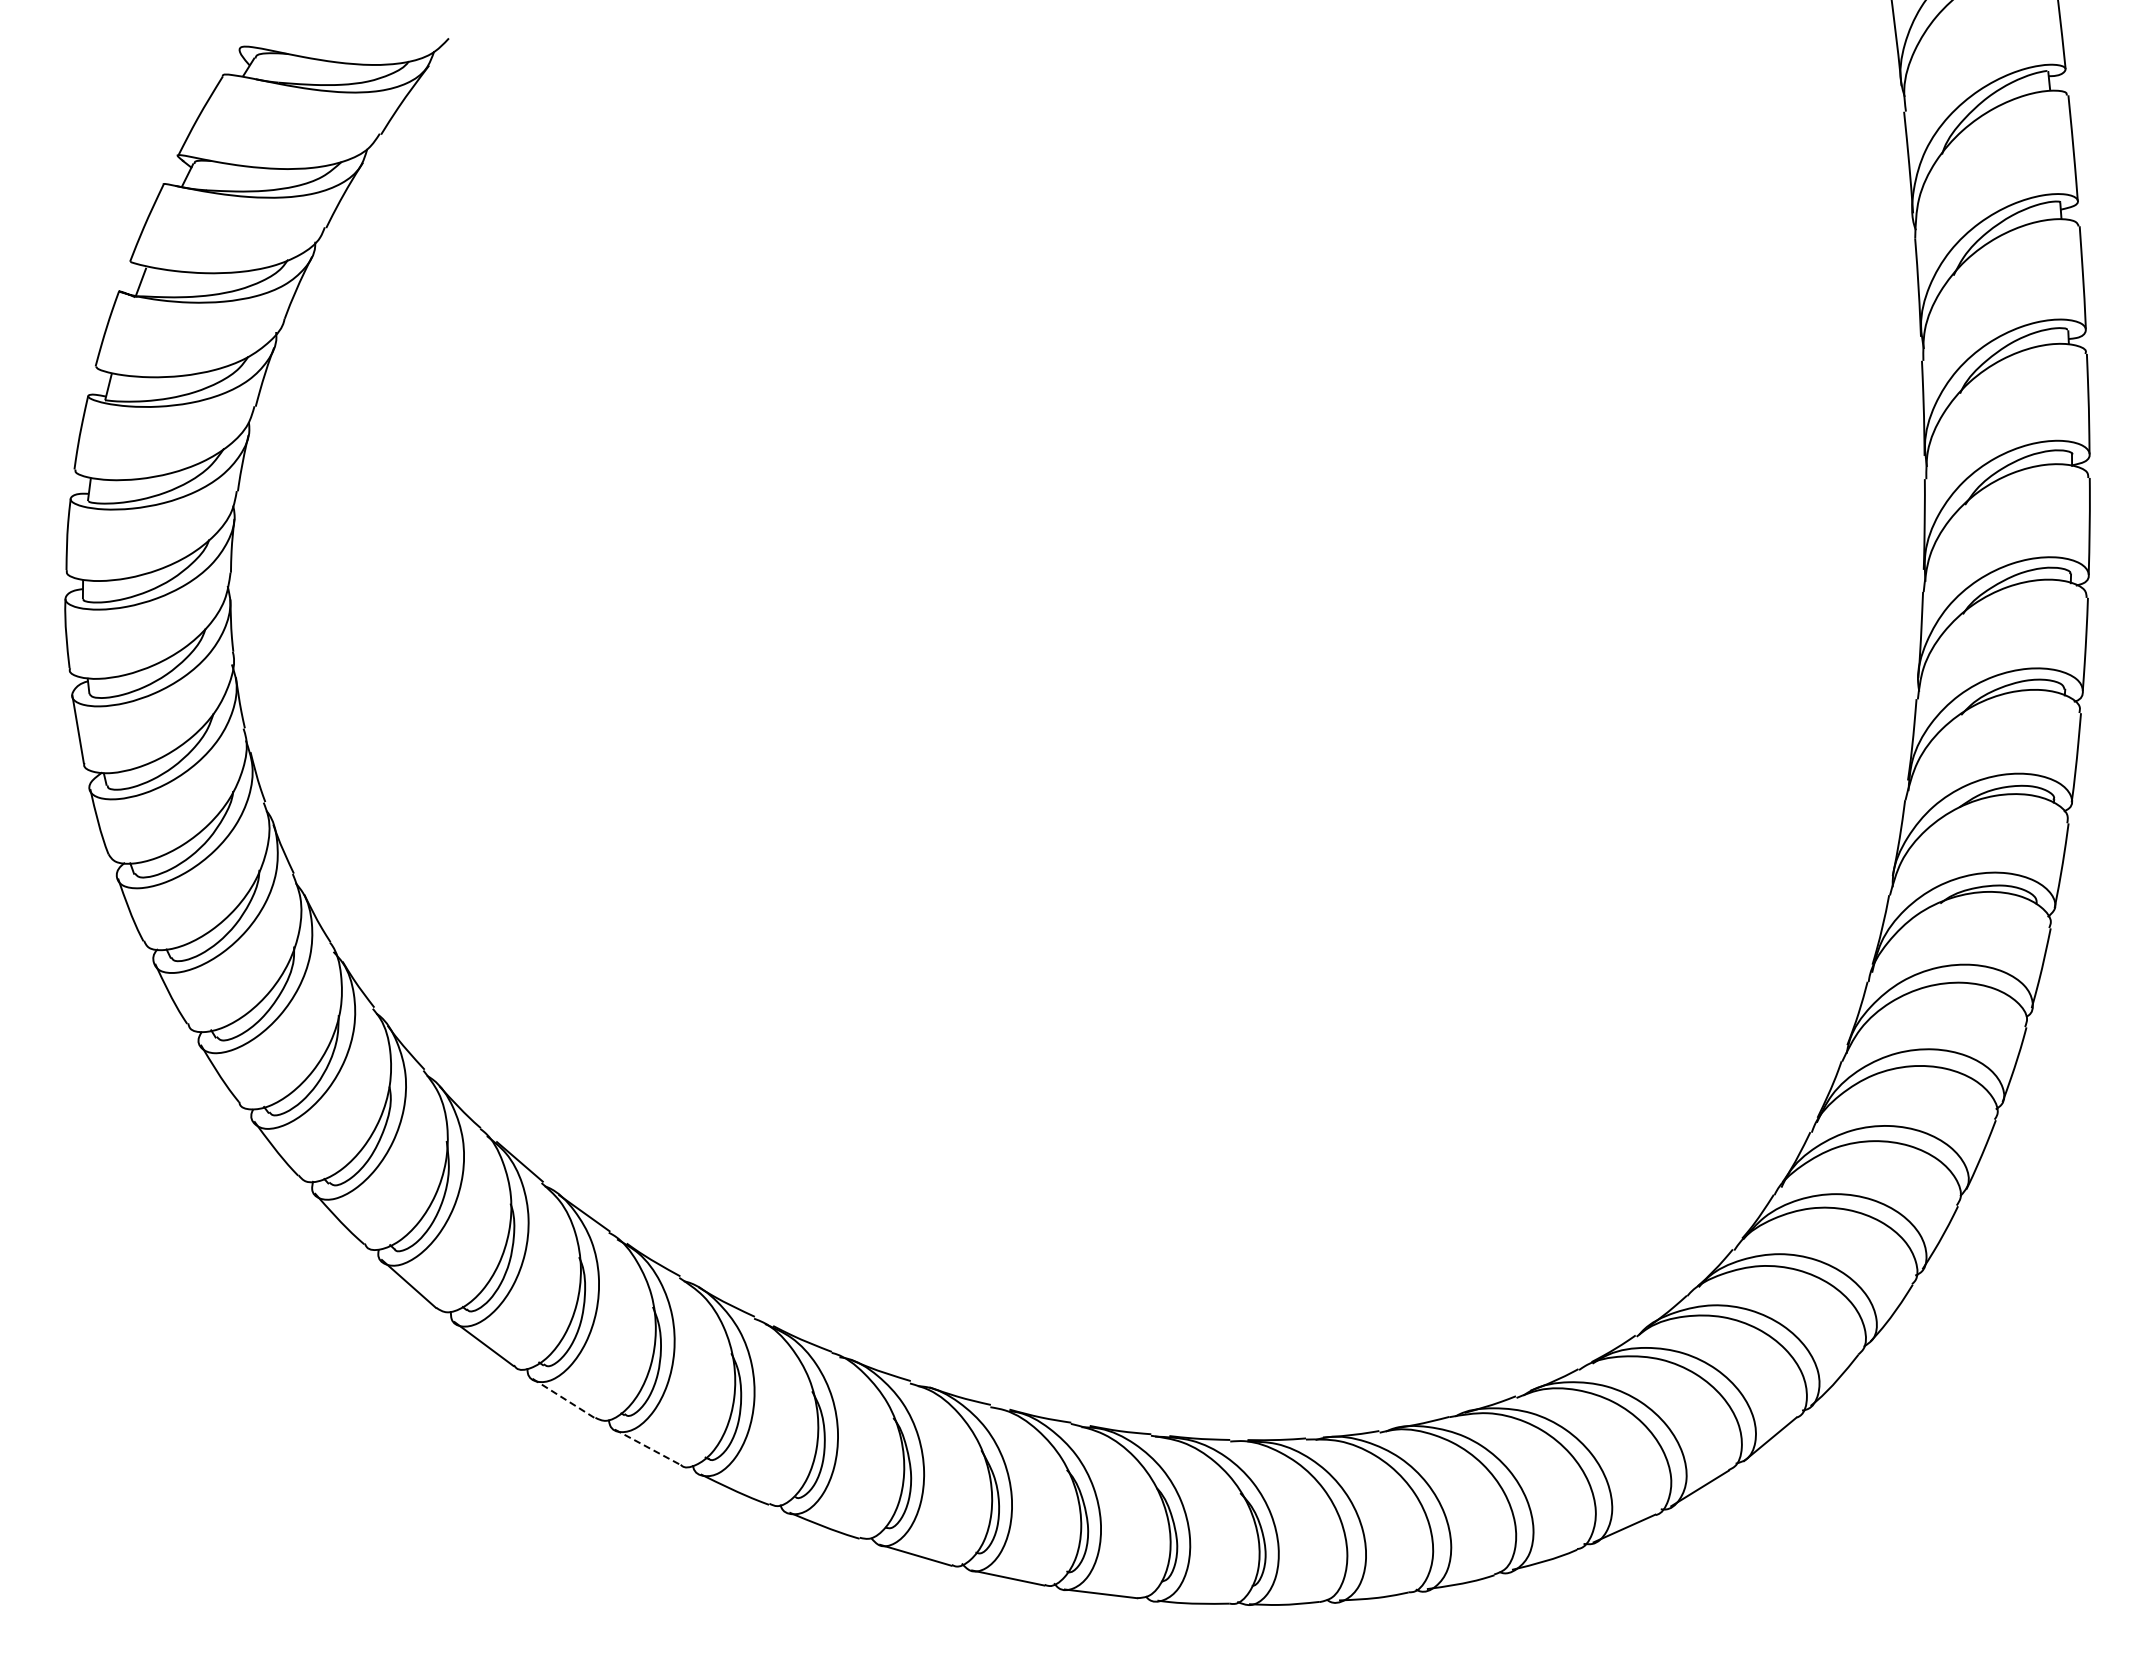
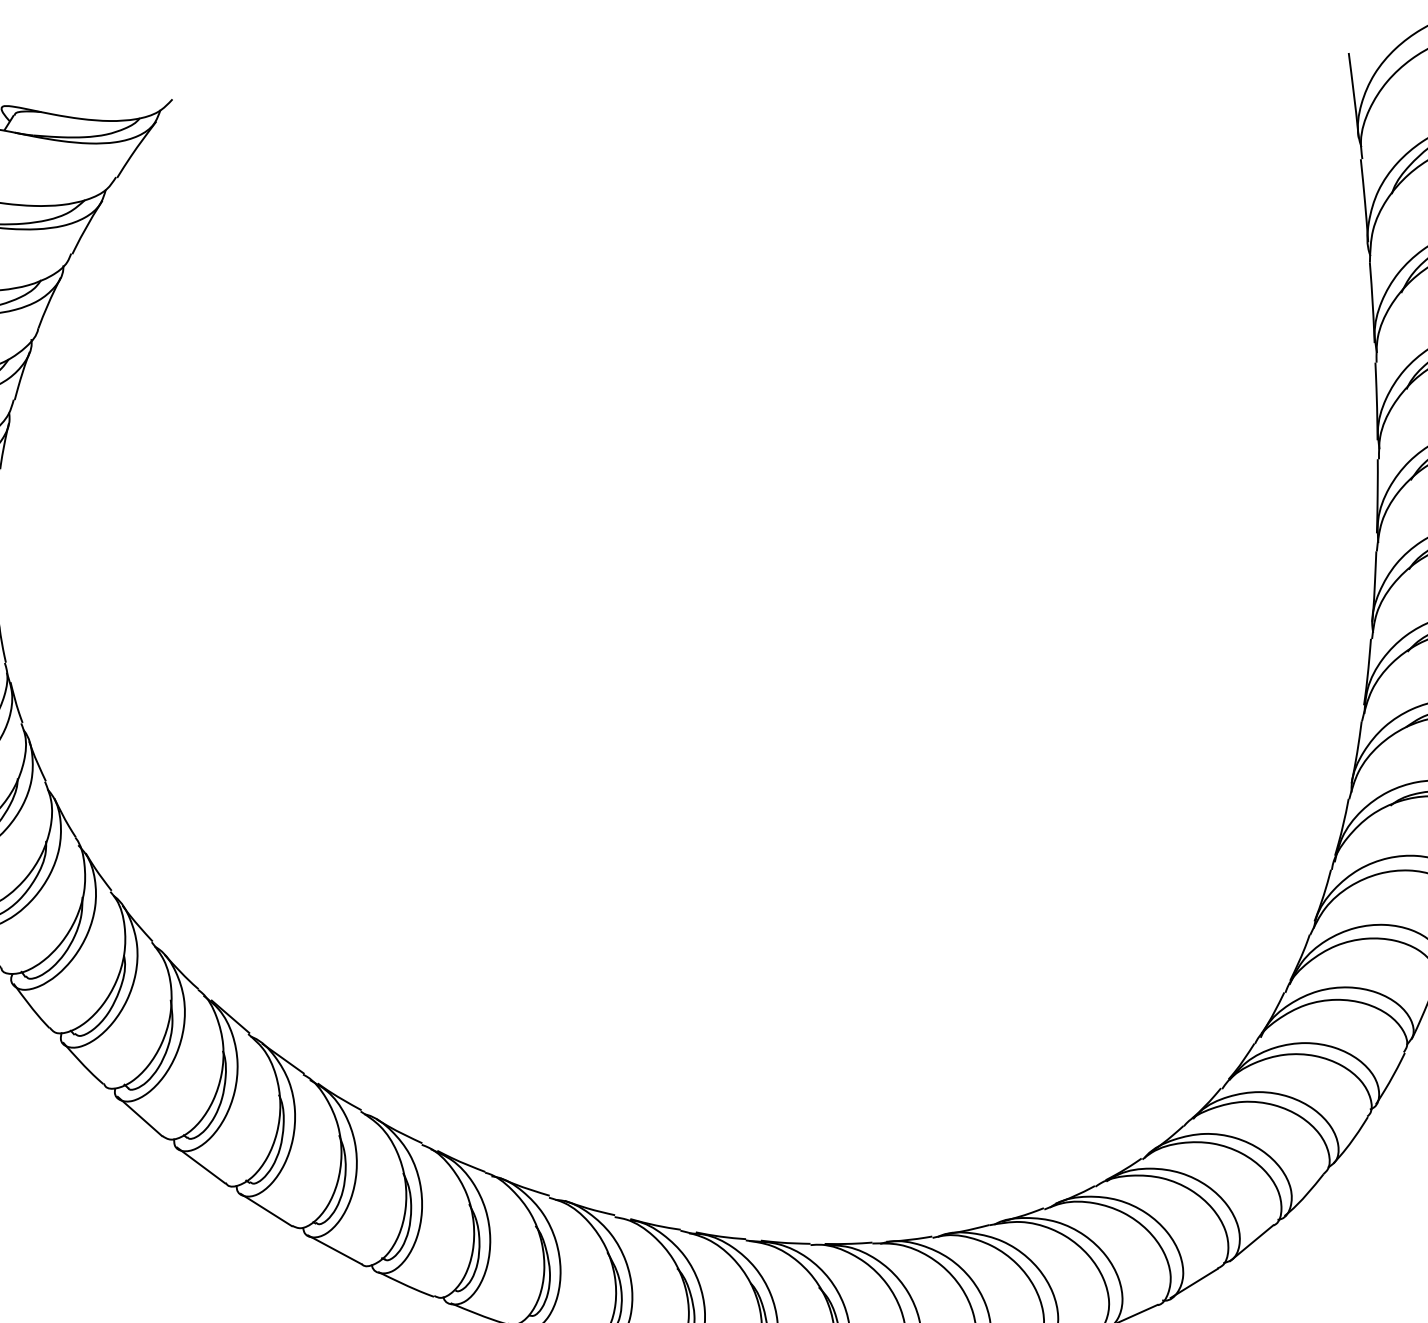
line: (564, 1398) -> (266, 1209), dashed -> solid
line: (648, 1447) -> (335, 1249), dashed -> solid

